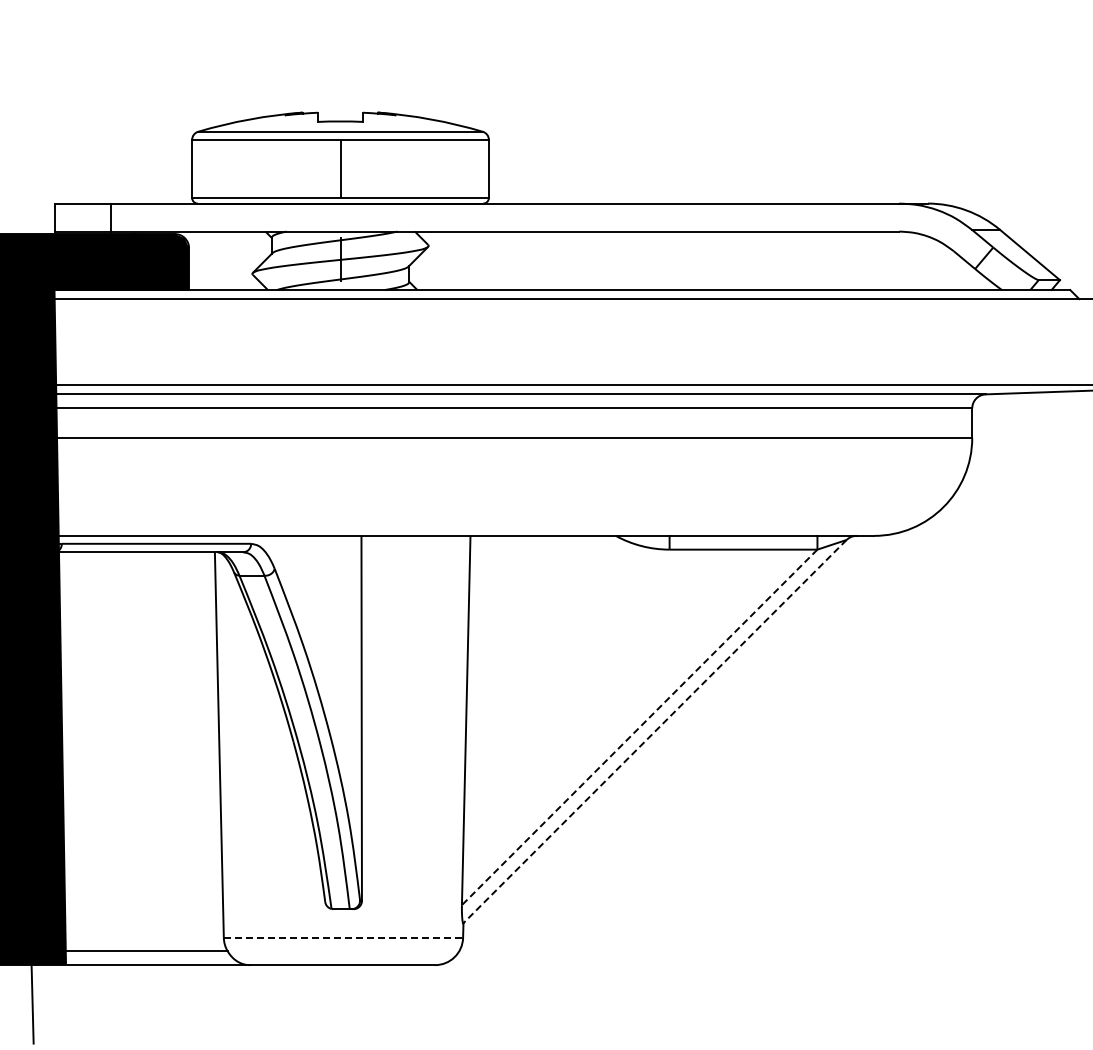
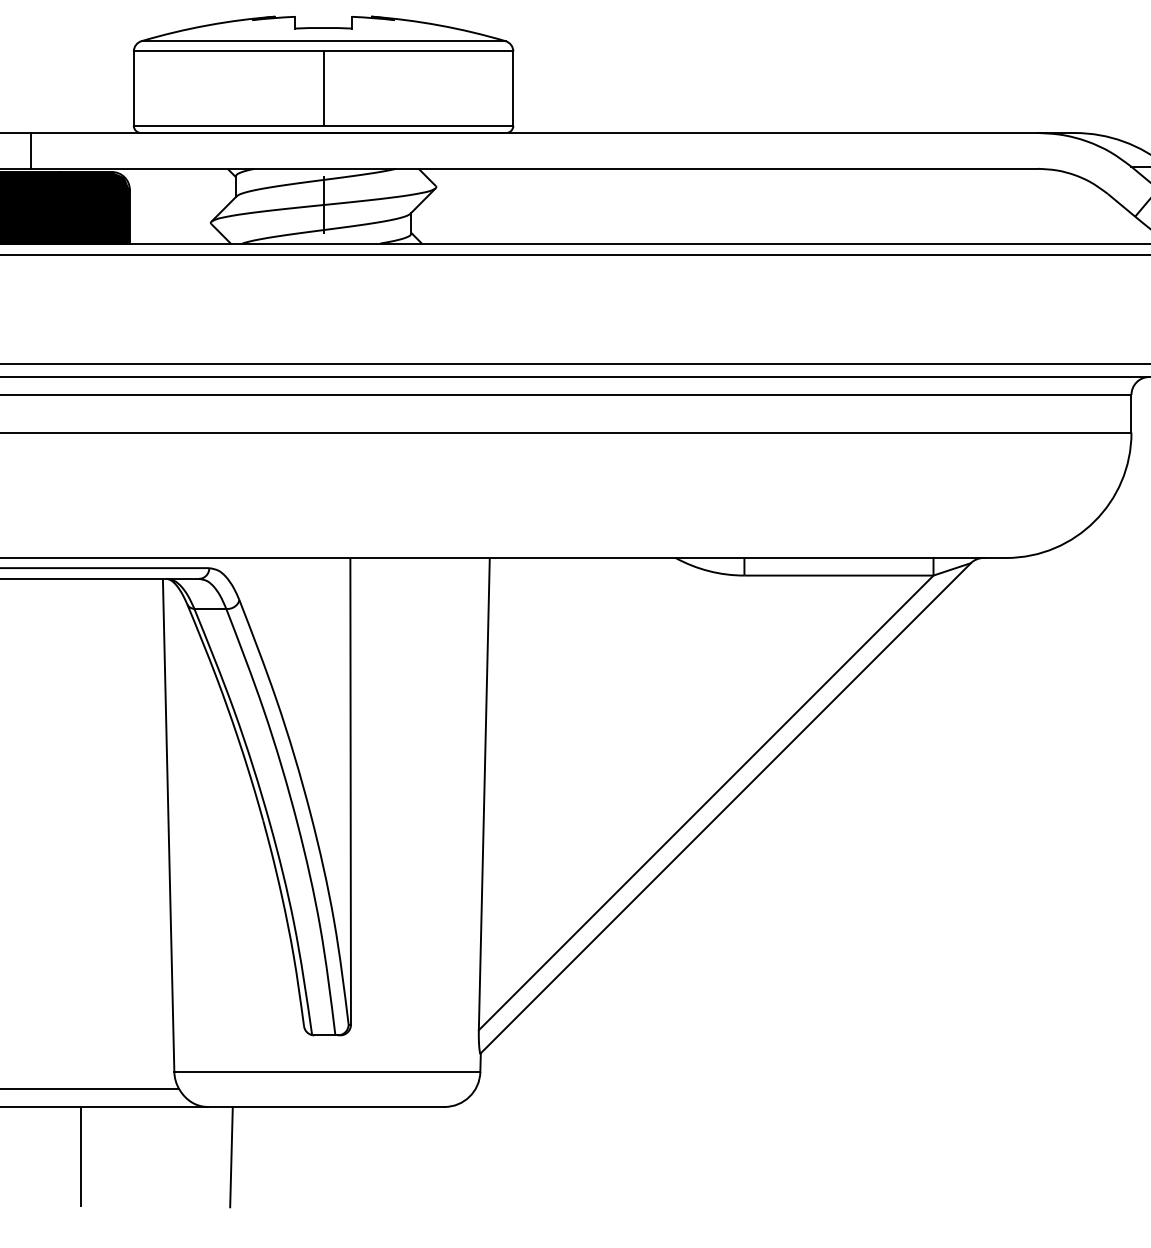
line: (639, 727) -> (705, 803), dashed -> solid
line: (655, 731) -> (726, 808), dashed -> solid
line: (343, 937) -> (327, 1071), dashed -> solid
line: (150, 1004) -> (80, 1157), added
line: (268, 1004) -> (231, 1157), added

